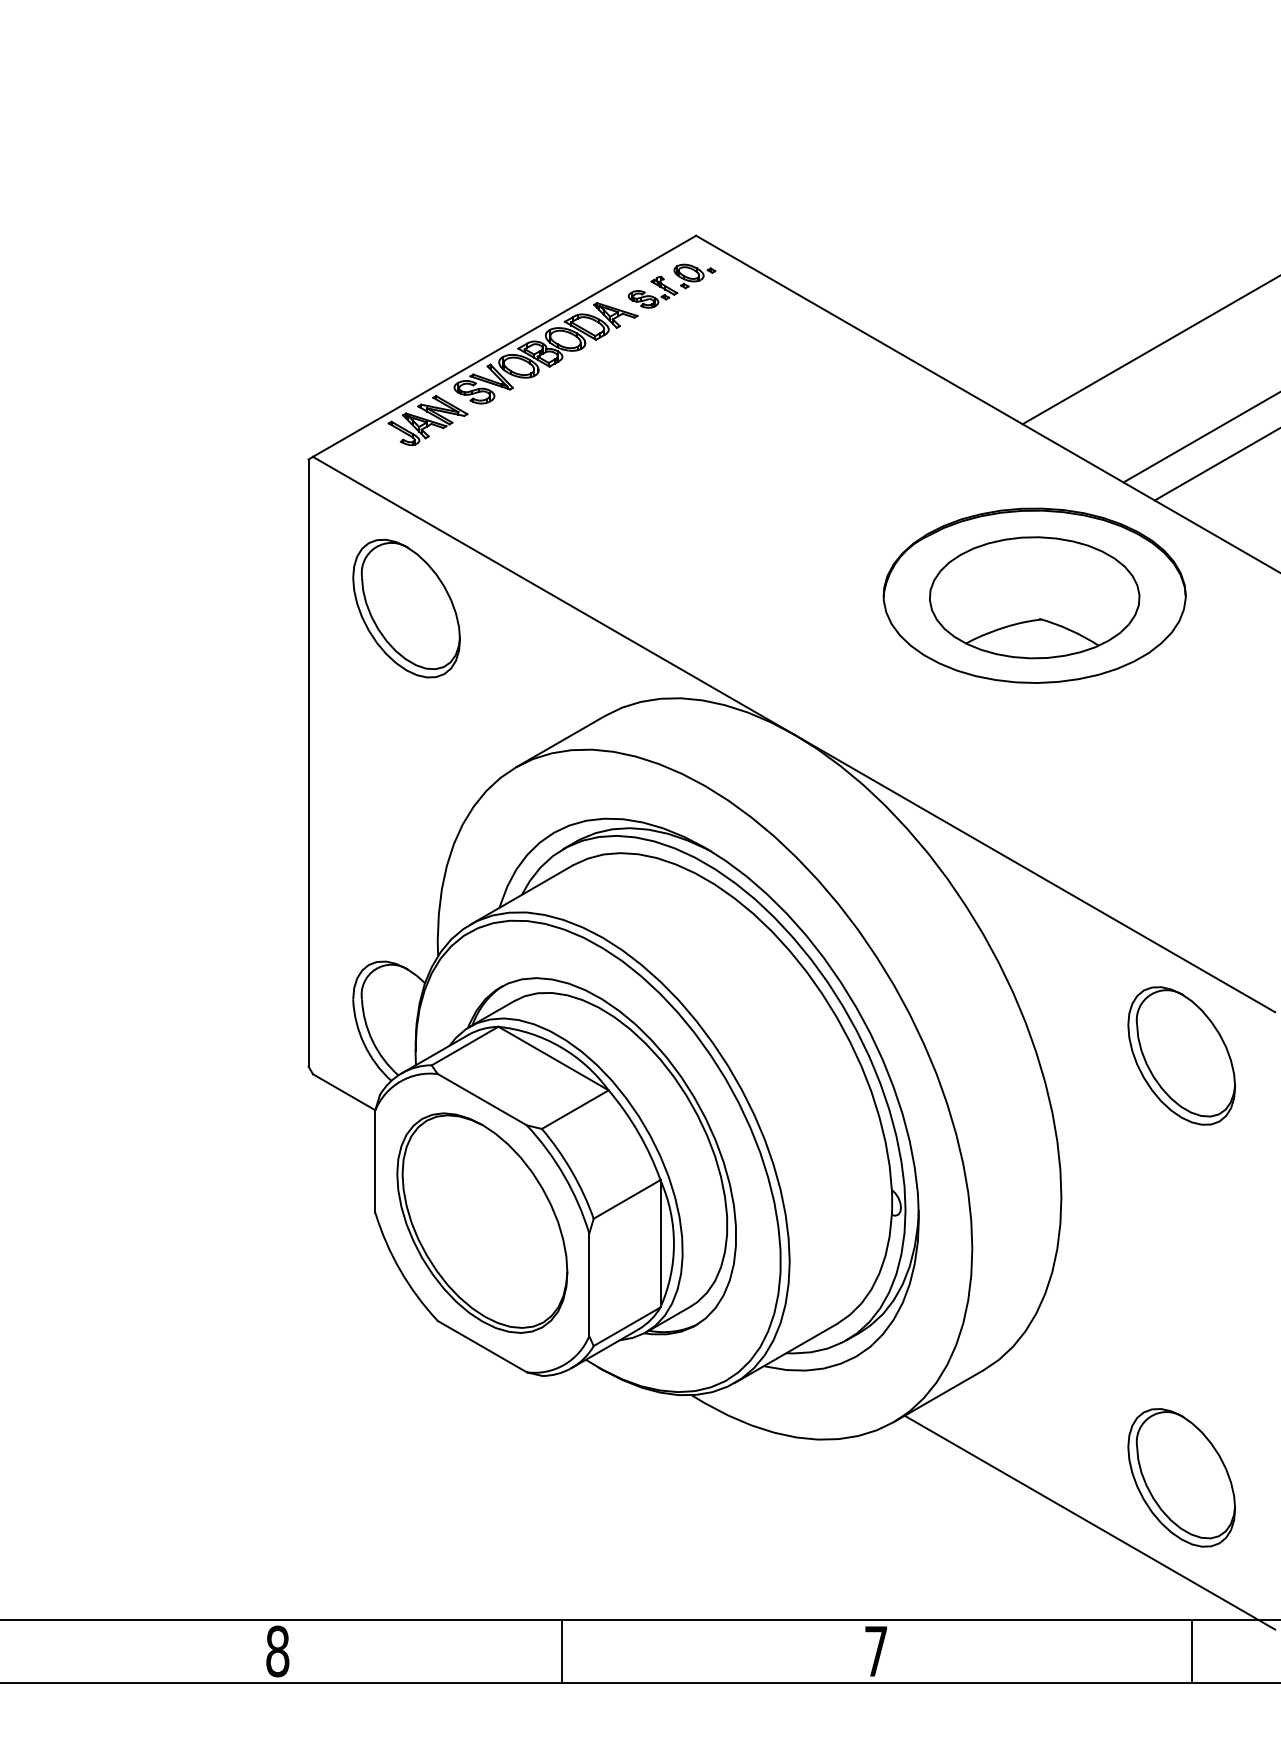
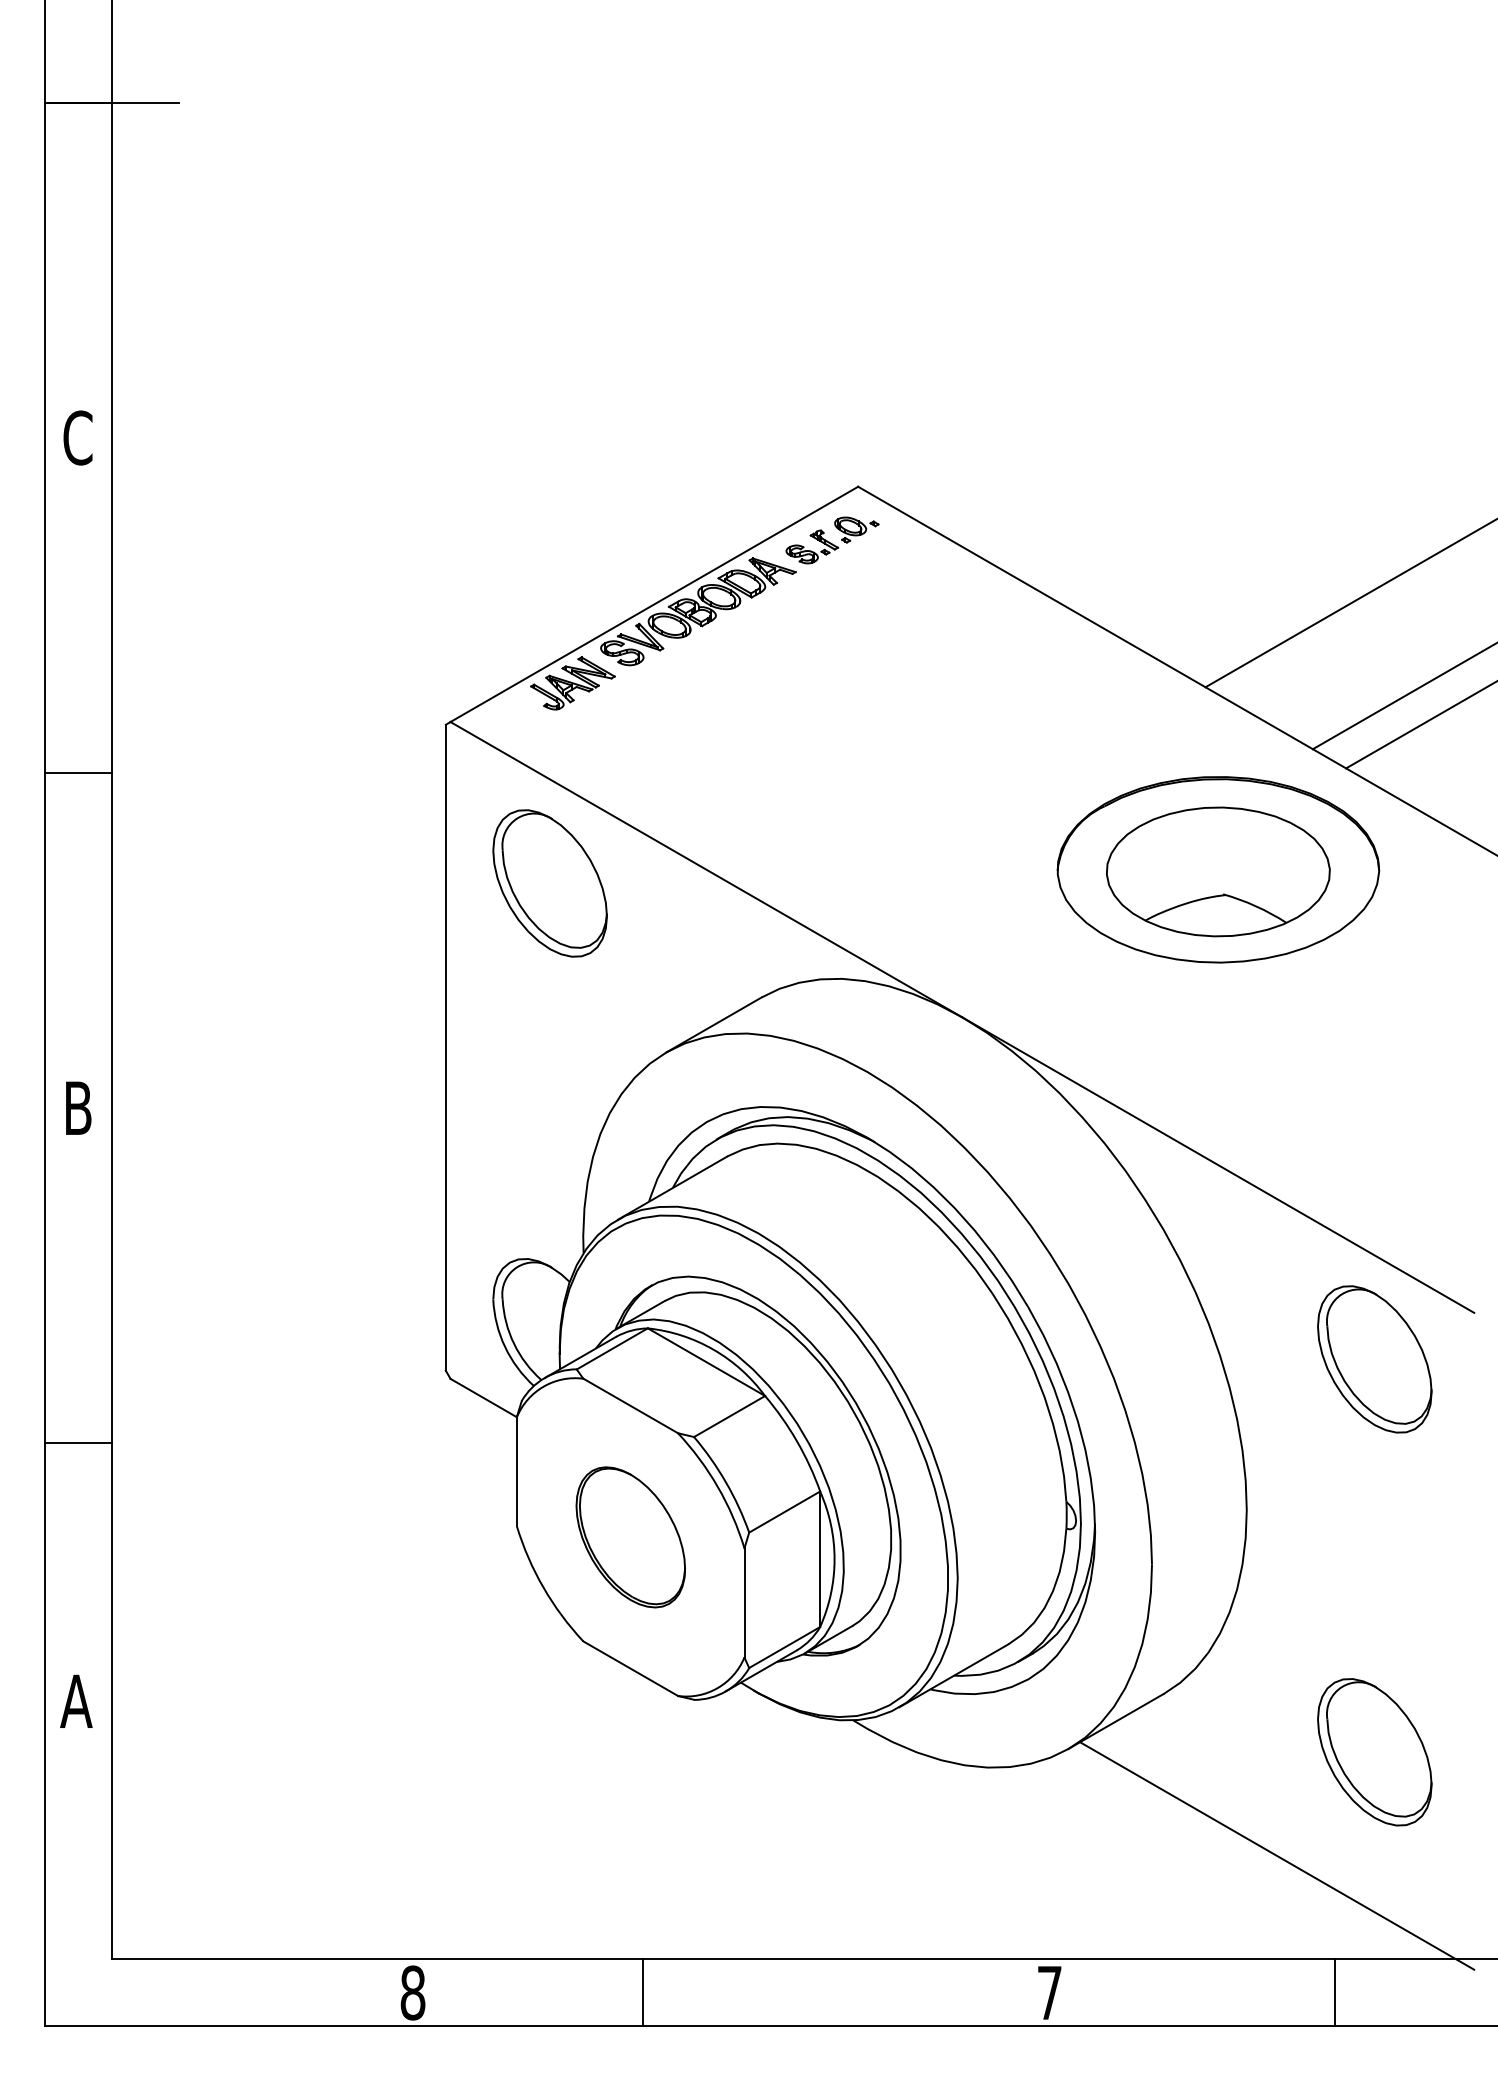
part: (482, 1223) -> (630, 1537), size x0.6
part: (1181, 1478) -> (1374, 1752), moved
line: (562, 1651) -> (643, 1992), moved
line: (1191, 1651) -> (1334, 1992), moved

